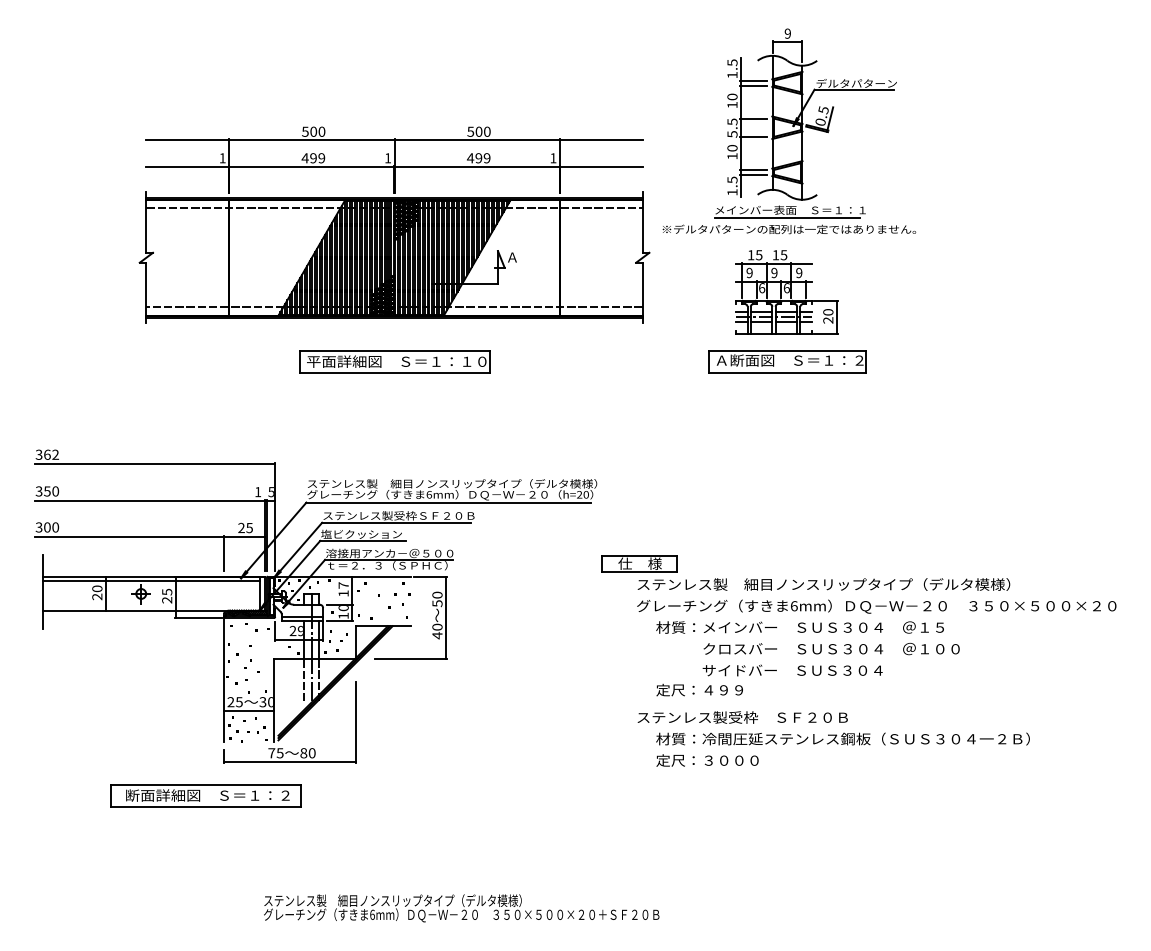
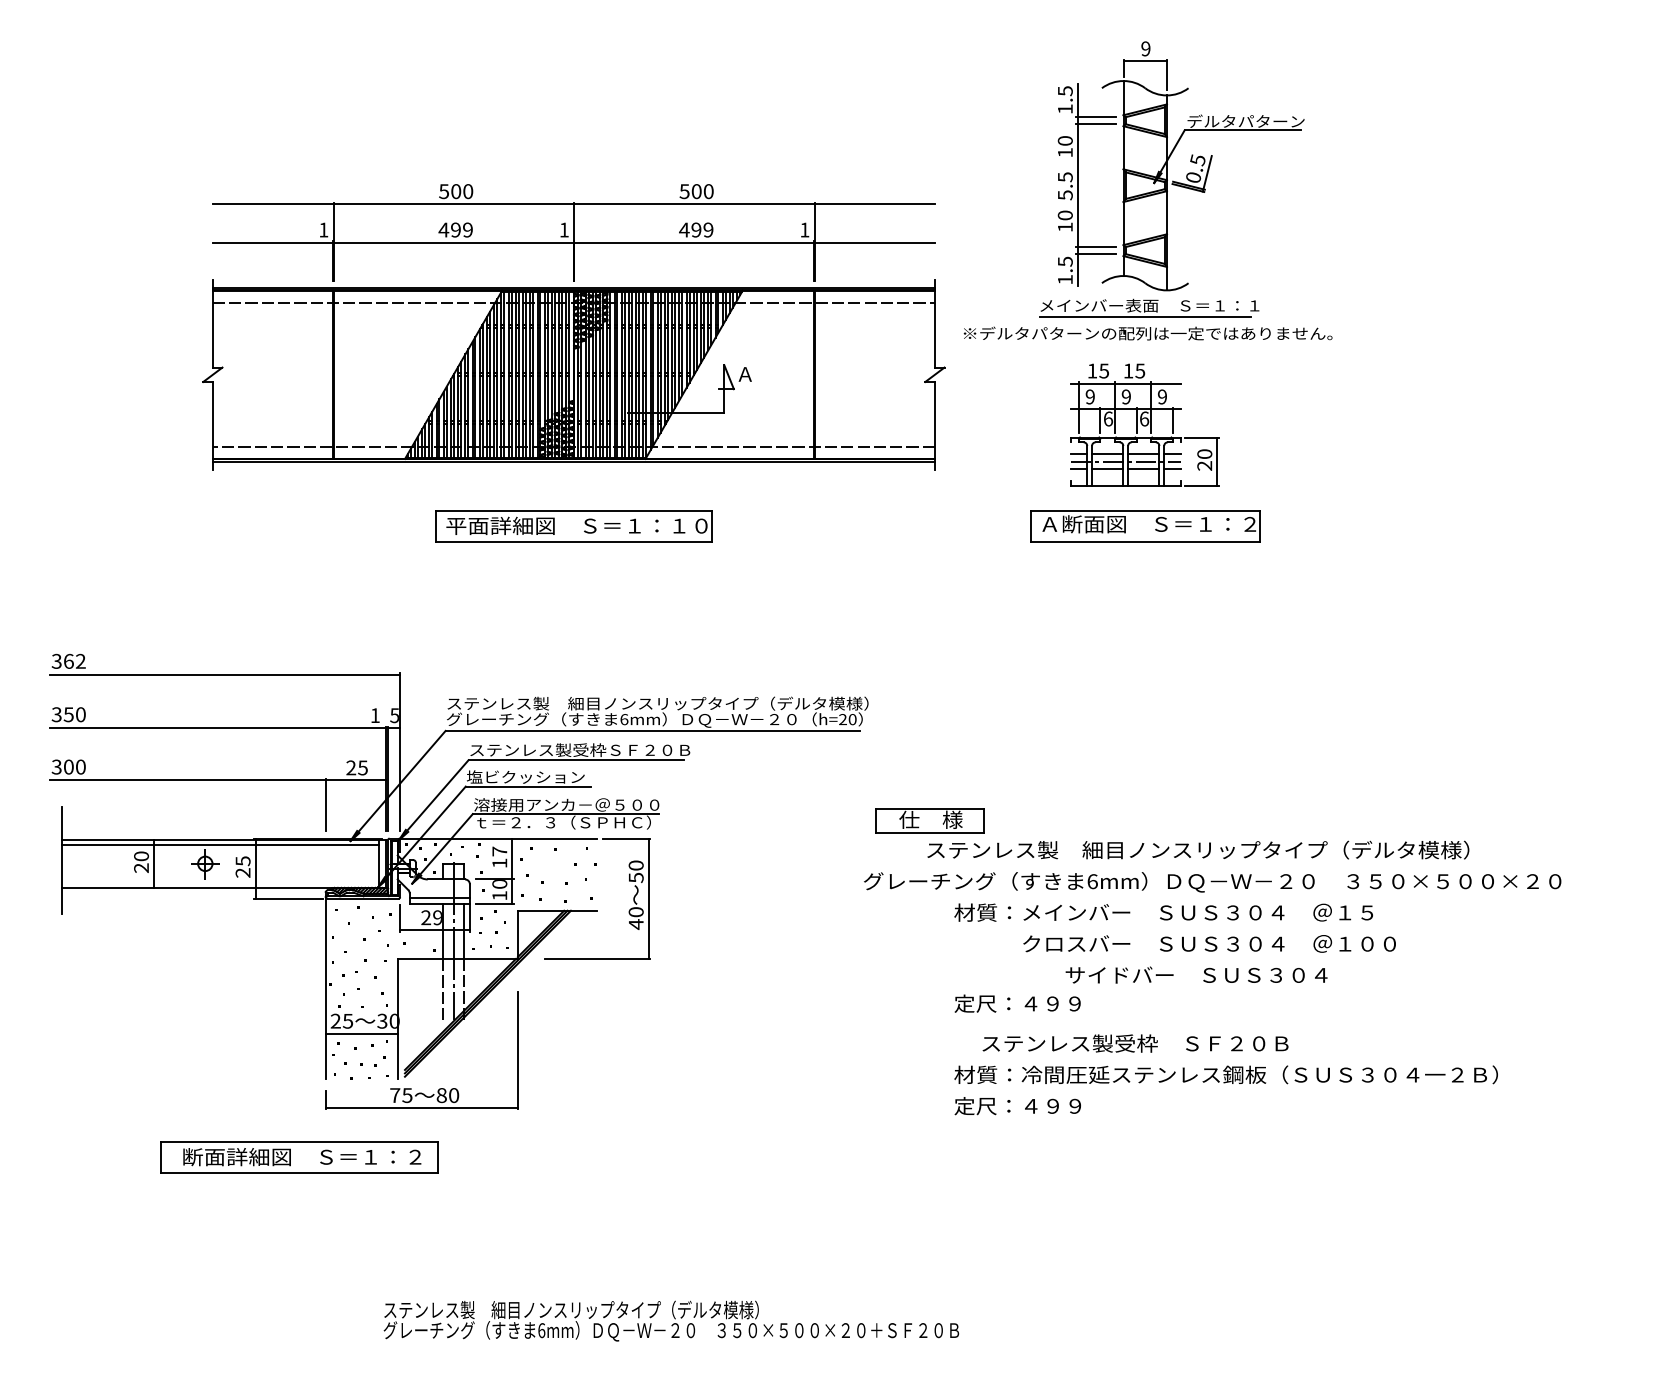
line: (753, 118) -> (1095, 172), removed
line: (753, 136) -> (1095, 198), removed
text: (876, 606) -> (1212, 882), moved
text: (792, 670) -> (1196, 975), moved
text: (742, 717) -> (1135, 1043), moved
text: (731, 760) -> (1063, 1106), 定尺：３０００ -> 定尺：４９９

